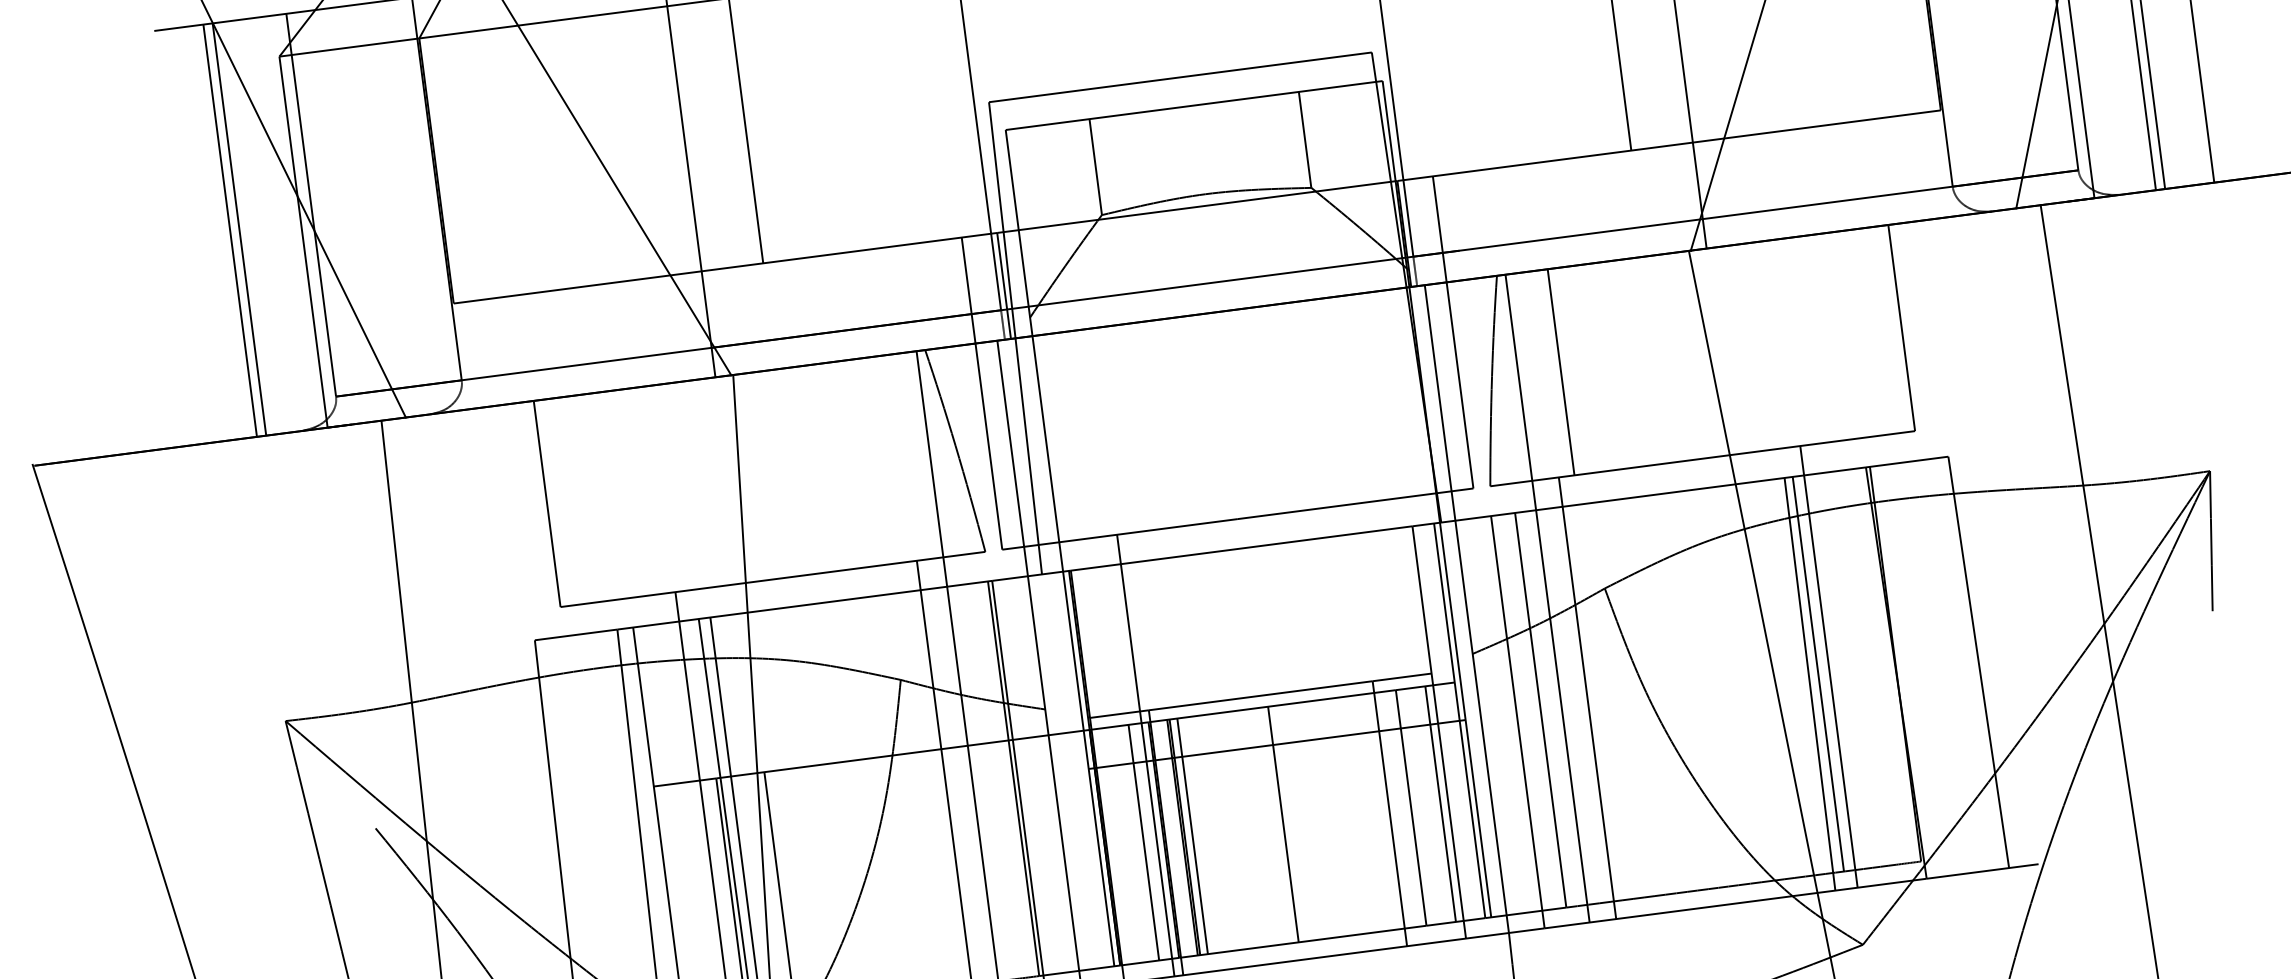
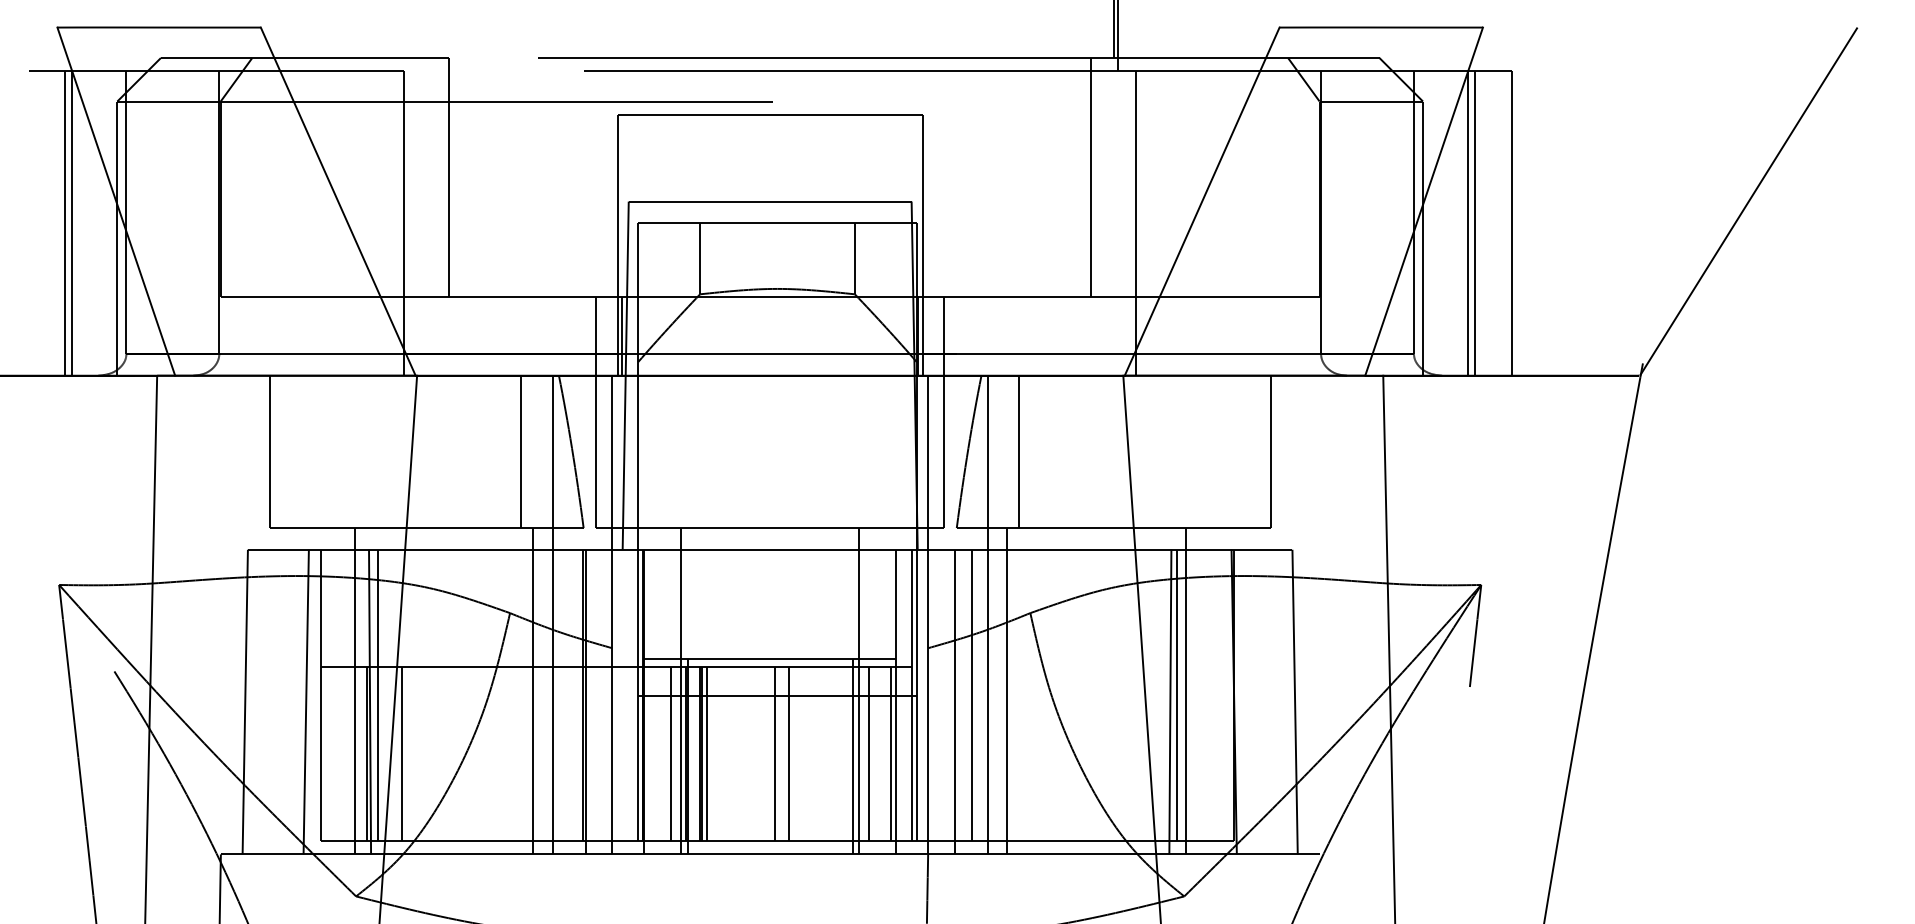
line: (887, 459) -> (521, 451), added
line: (1387, 724) -> (859, 691), added
line: (1302, 822) -> (788, 754), added

